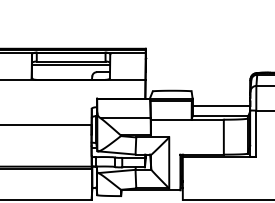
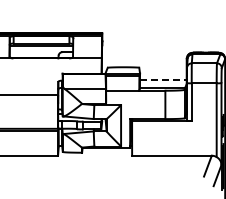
line: (221, 105) -> (163, 79), solid -> dashed

